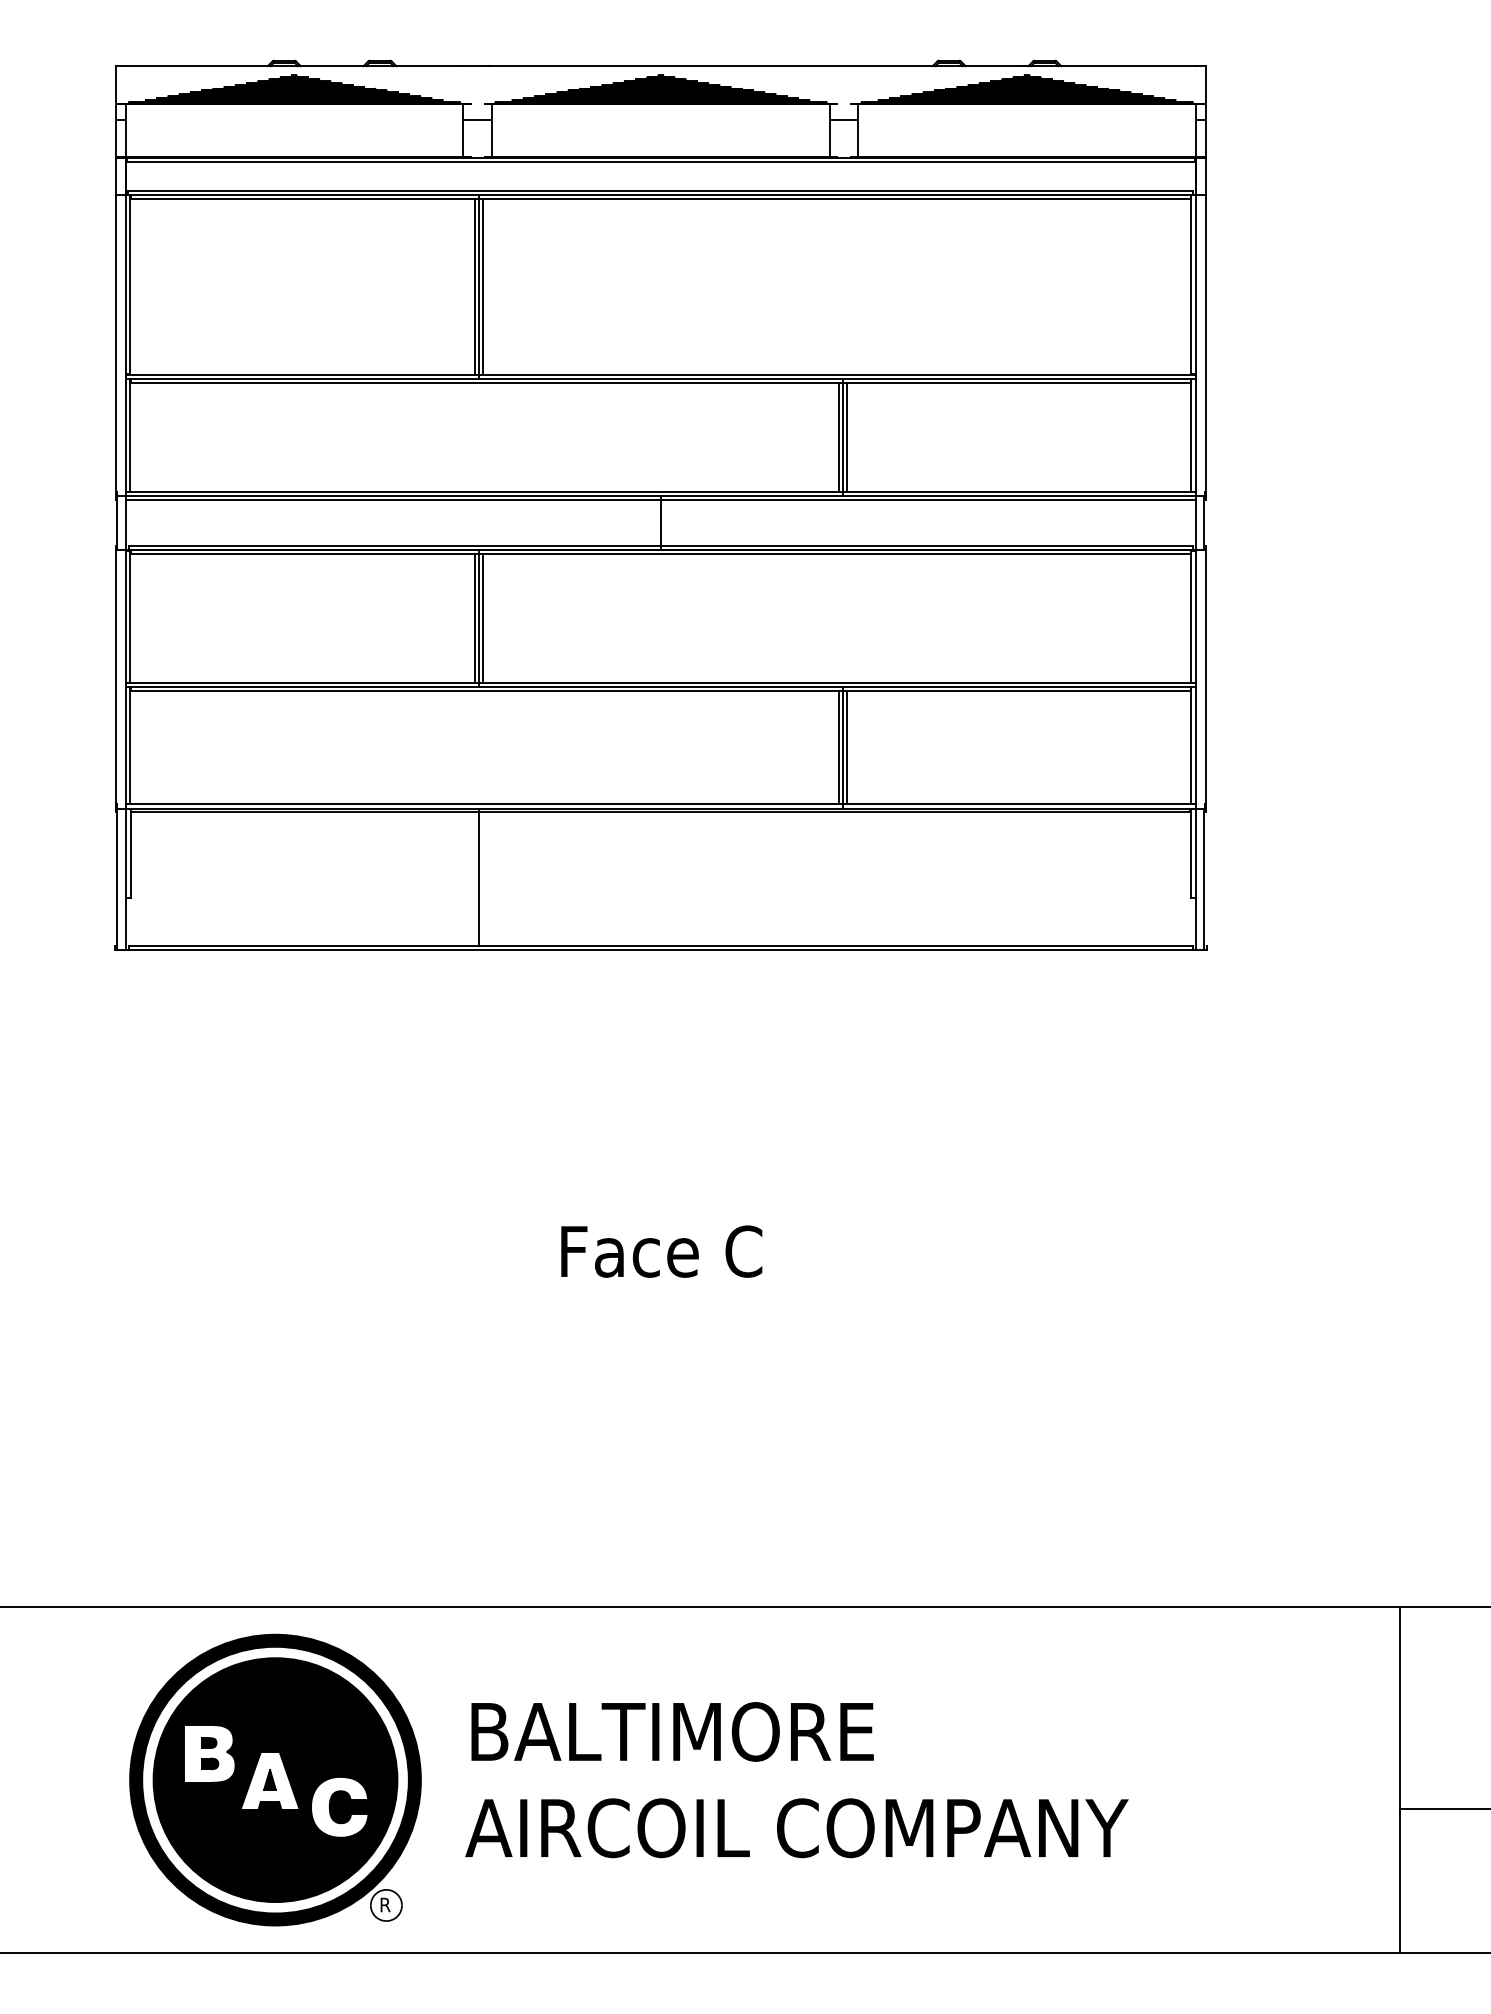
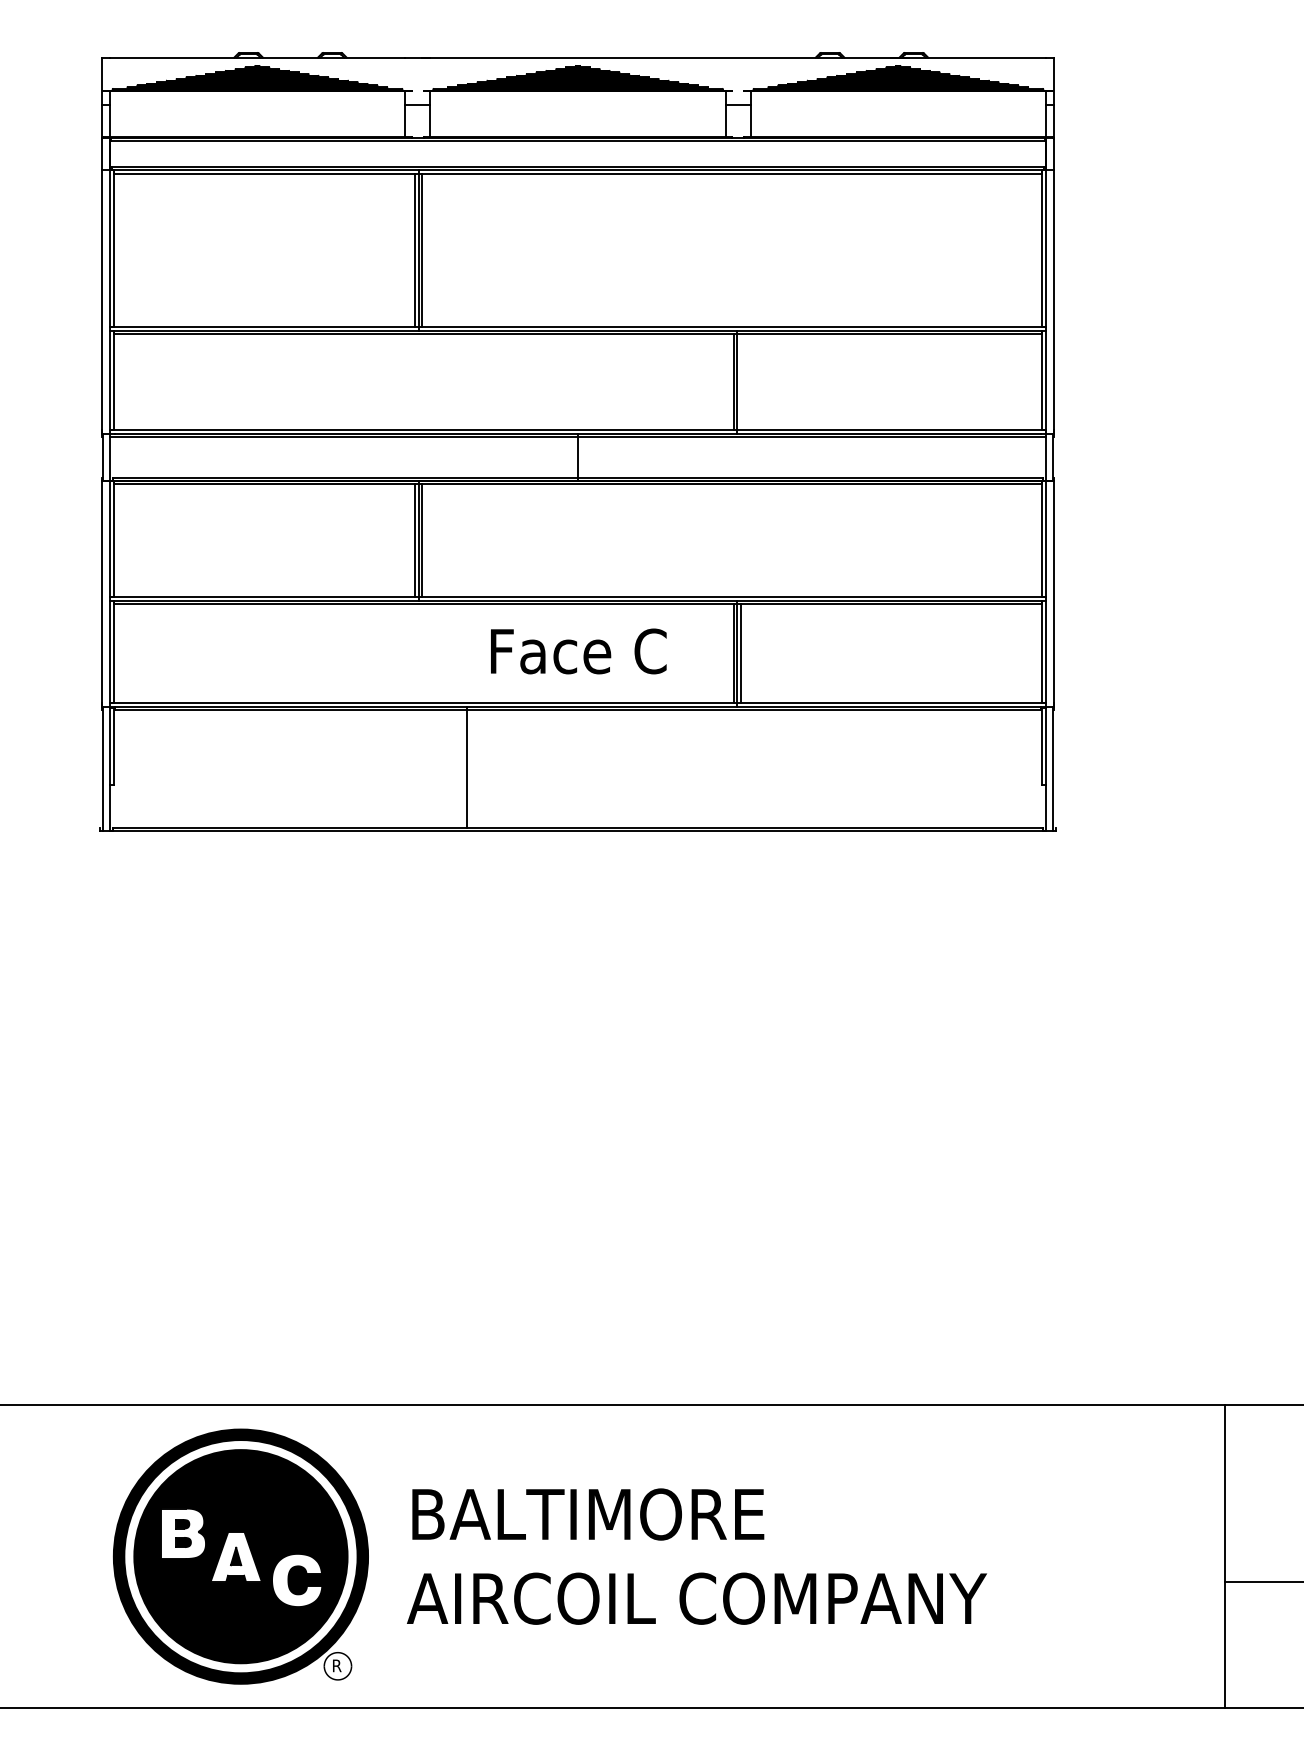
line: (846, 437) -> (740, 382), removed
line: (478, 876) -> (466, 766), moved
text: (661, 1251) -> (578, 651), moved

